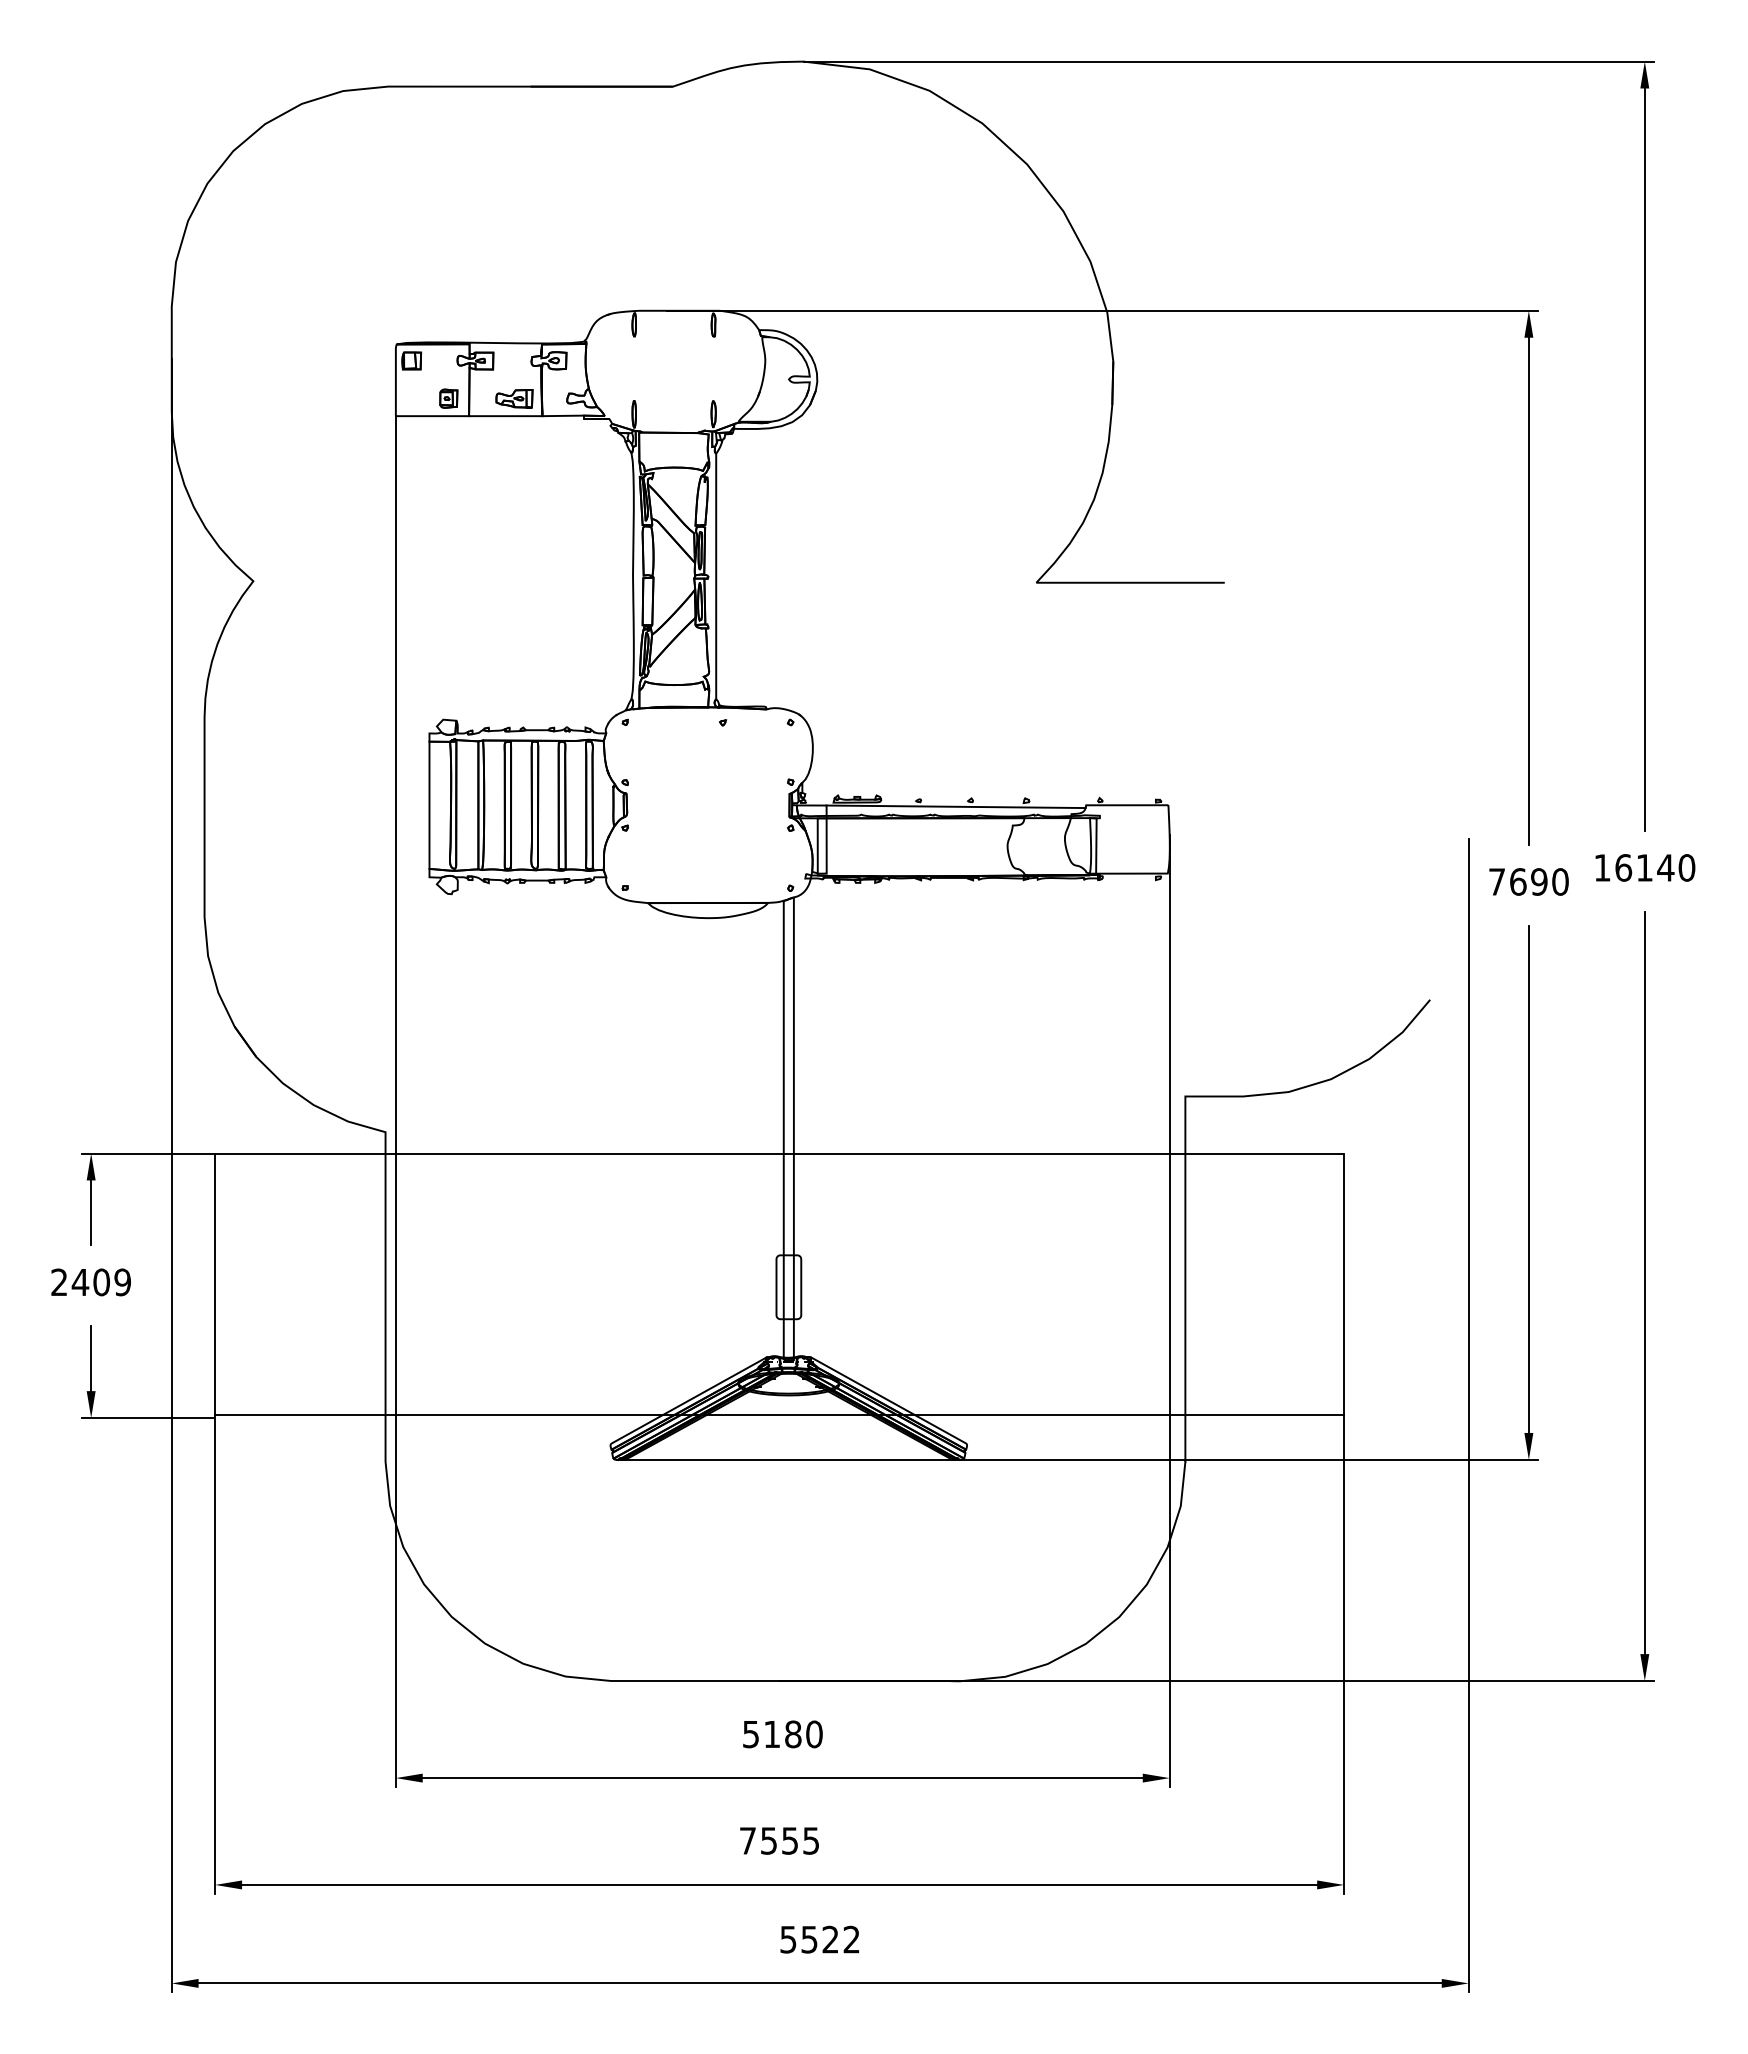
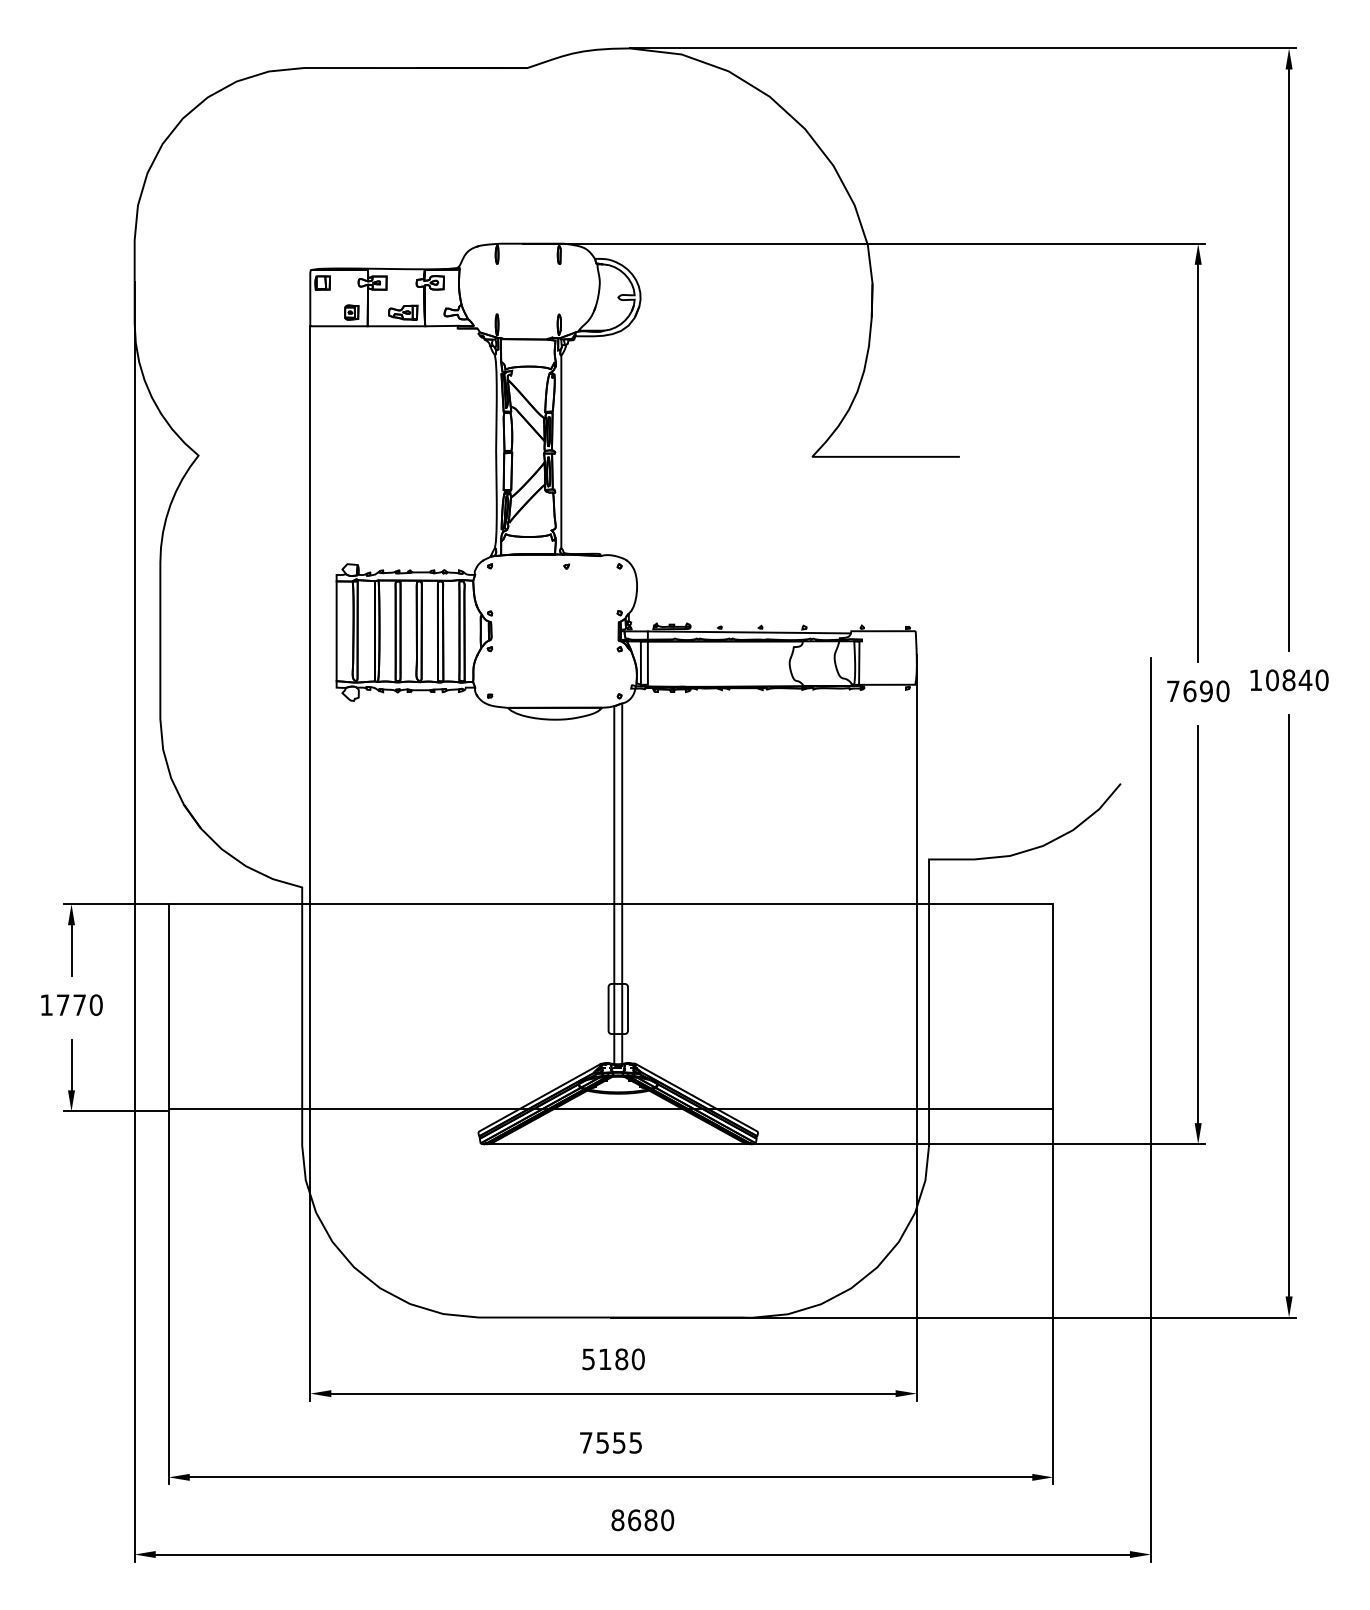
text: (1634, 867) -> (1281, 679), 16140 -> 10840
text: (91, 1282) -> (71, 1005), 2409 -> 1770
text: (820, 1939) -> (643, 1520), 5522 -> 8680

